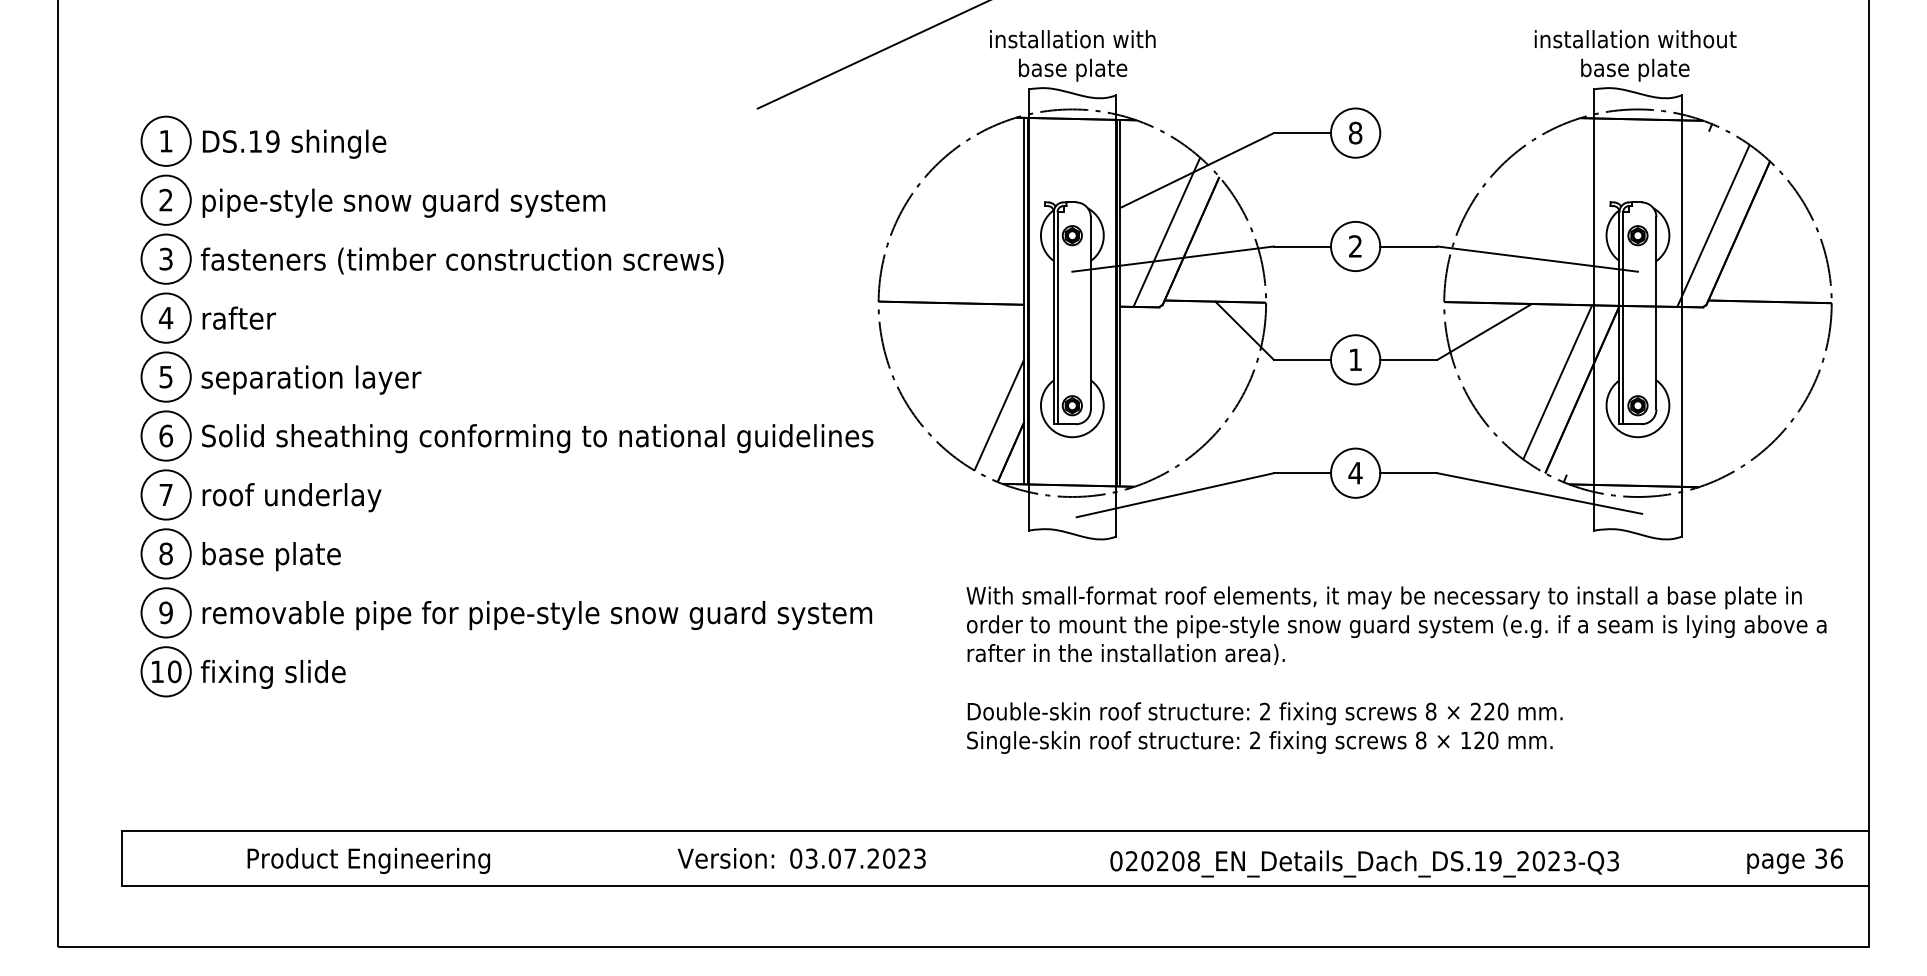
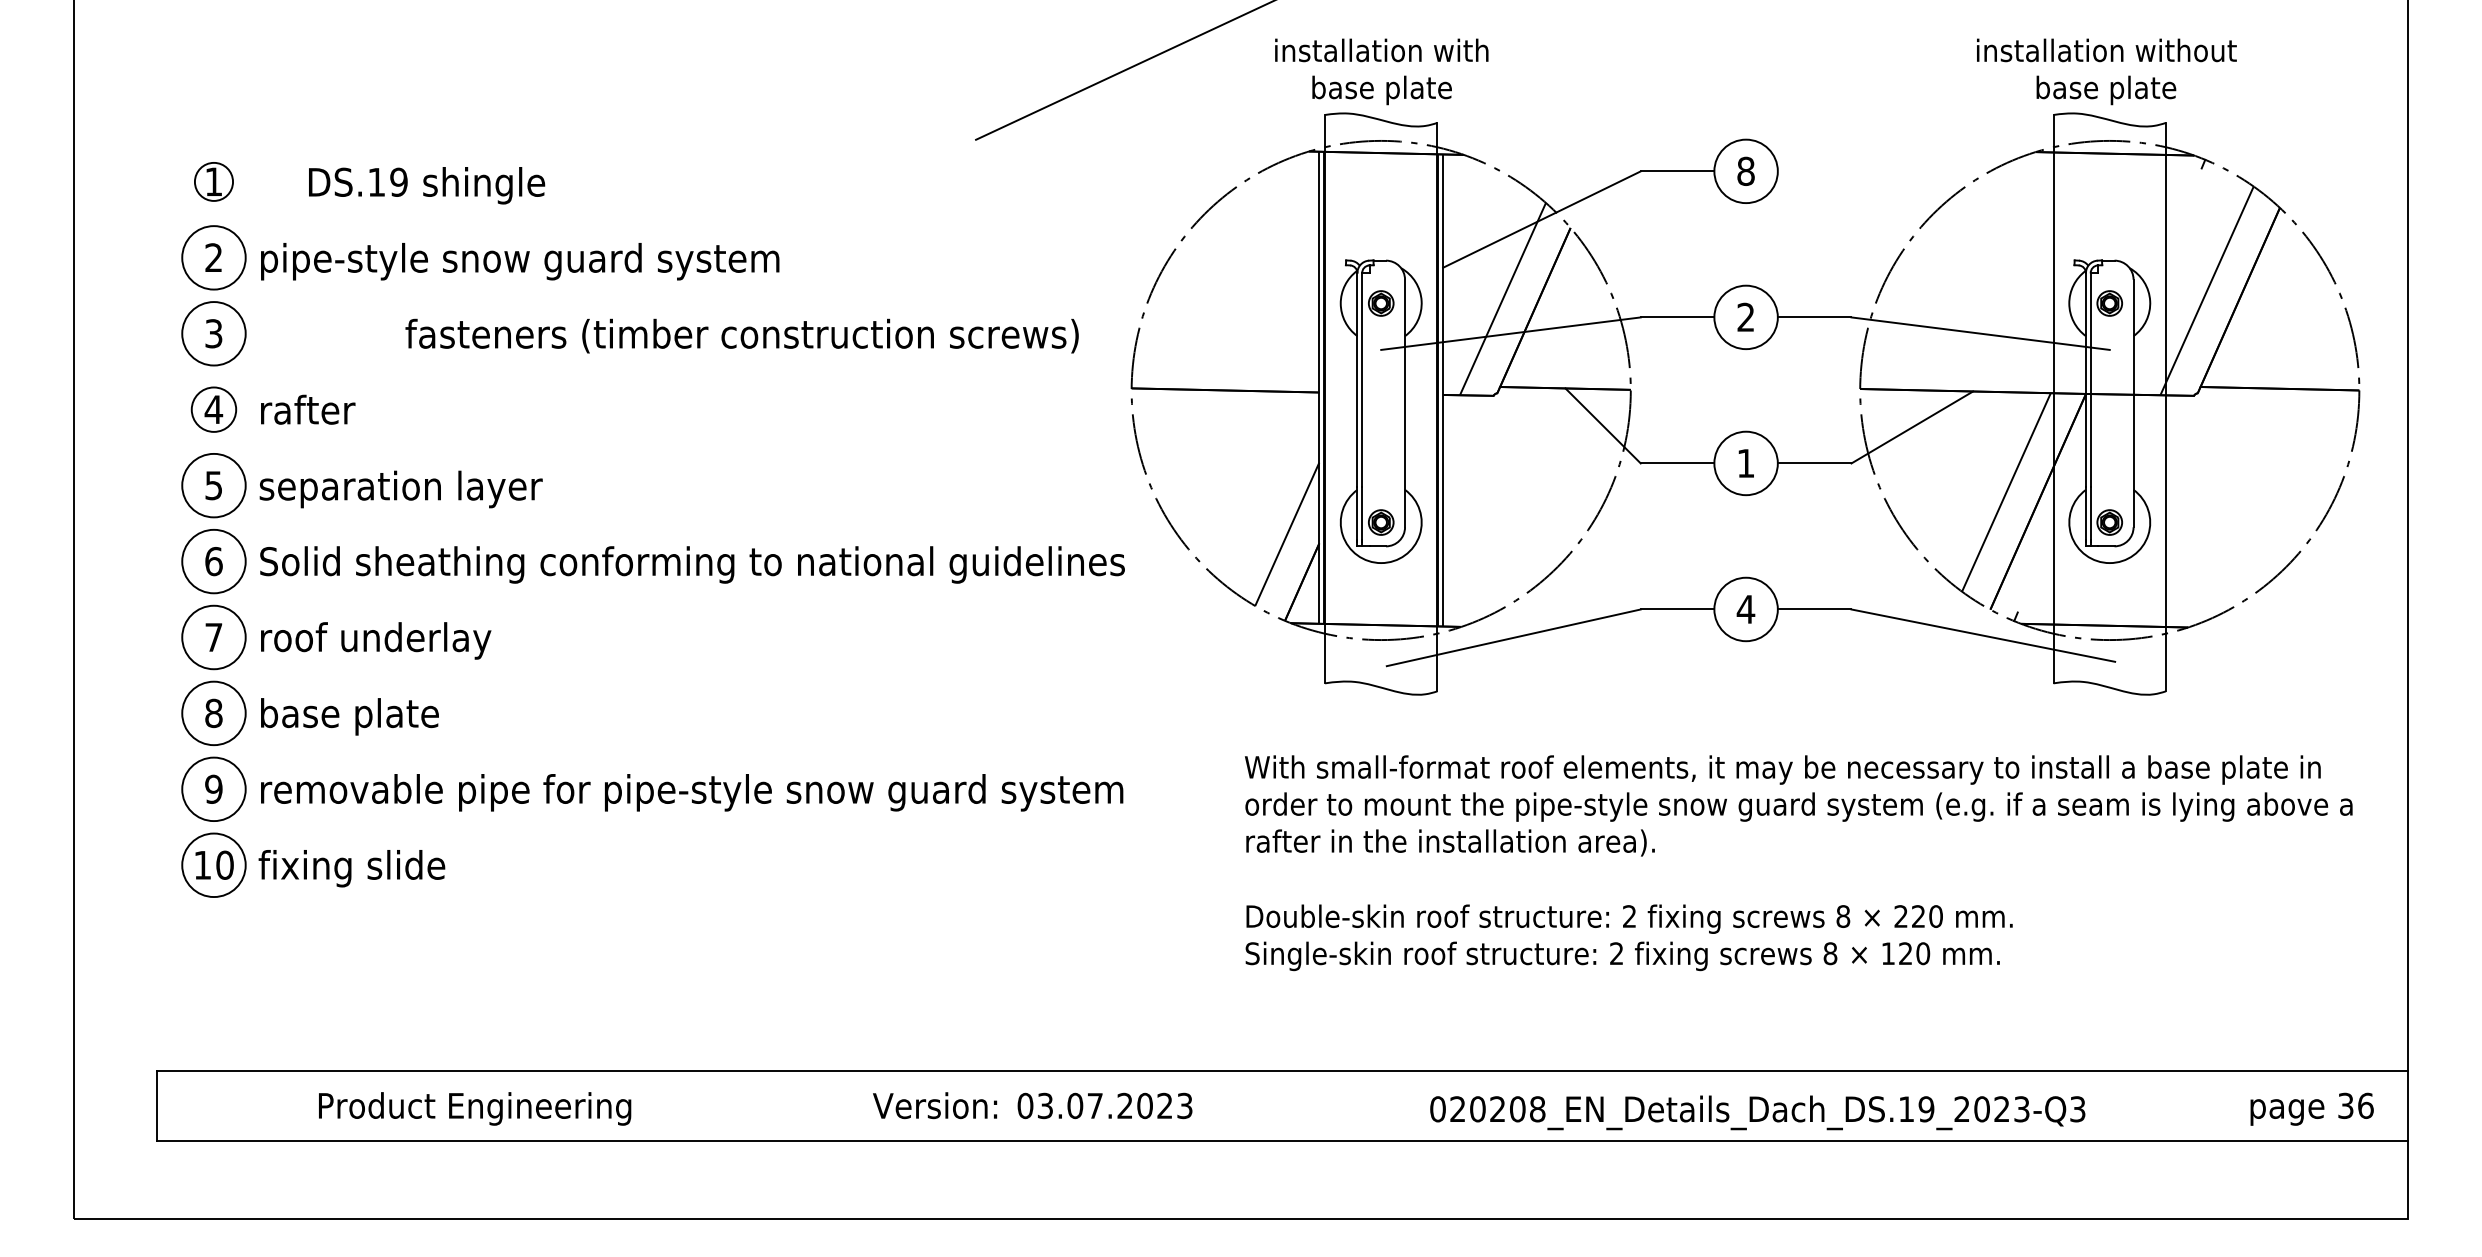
circle: (165, 140) -> (213, 180), size x0.6
text: (294, 143) -> (426, 184), moved
text: (461, 260) -> (741, 335), moved
circle: (165, 317) -> (213, 408), size x0.7

